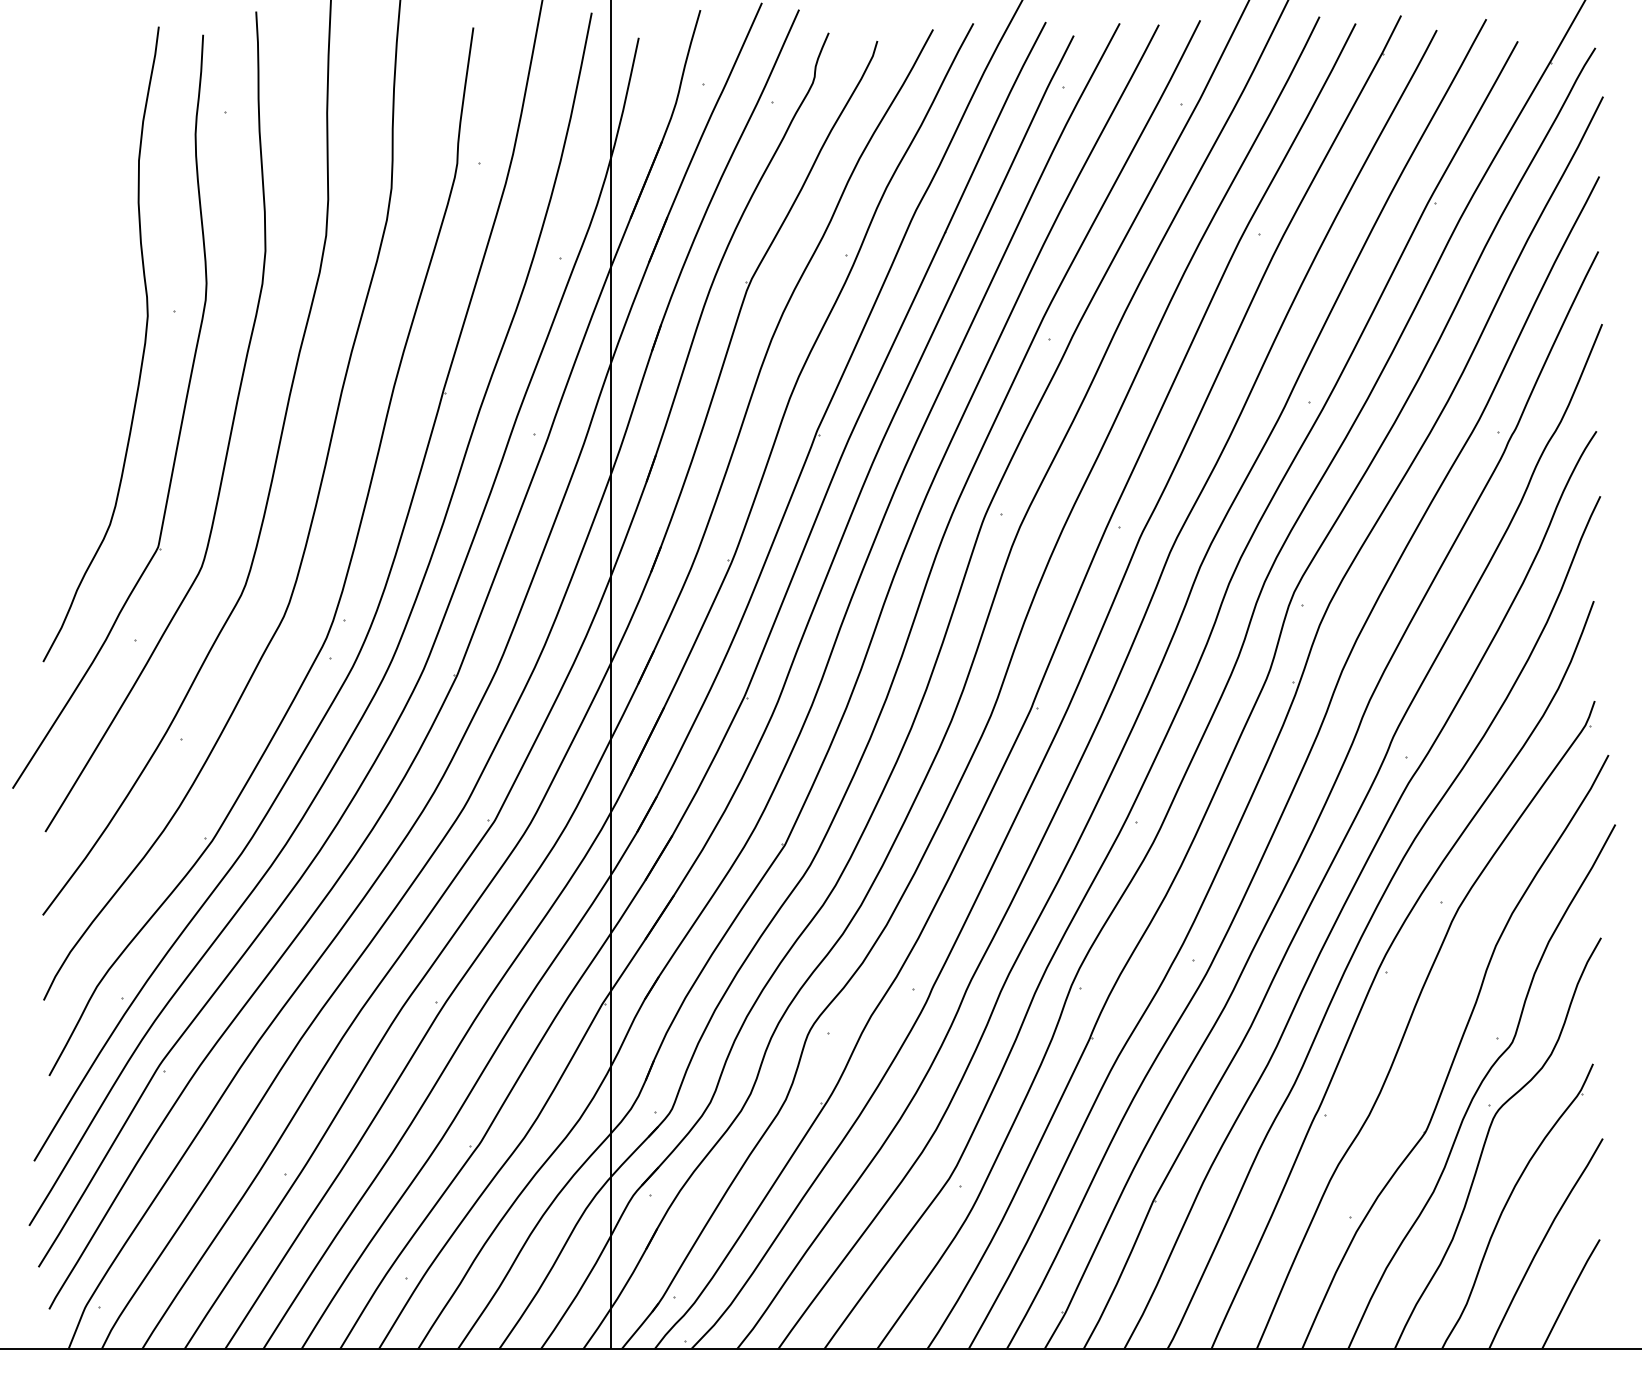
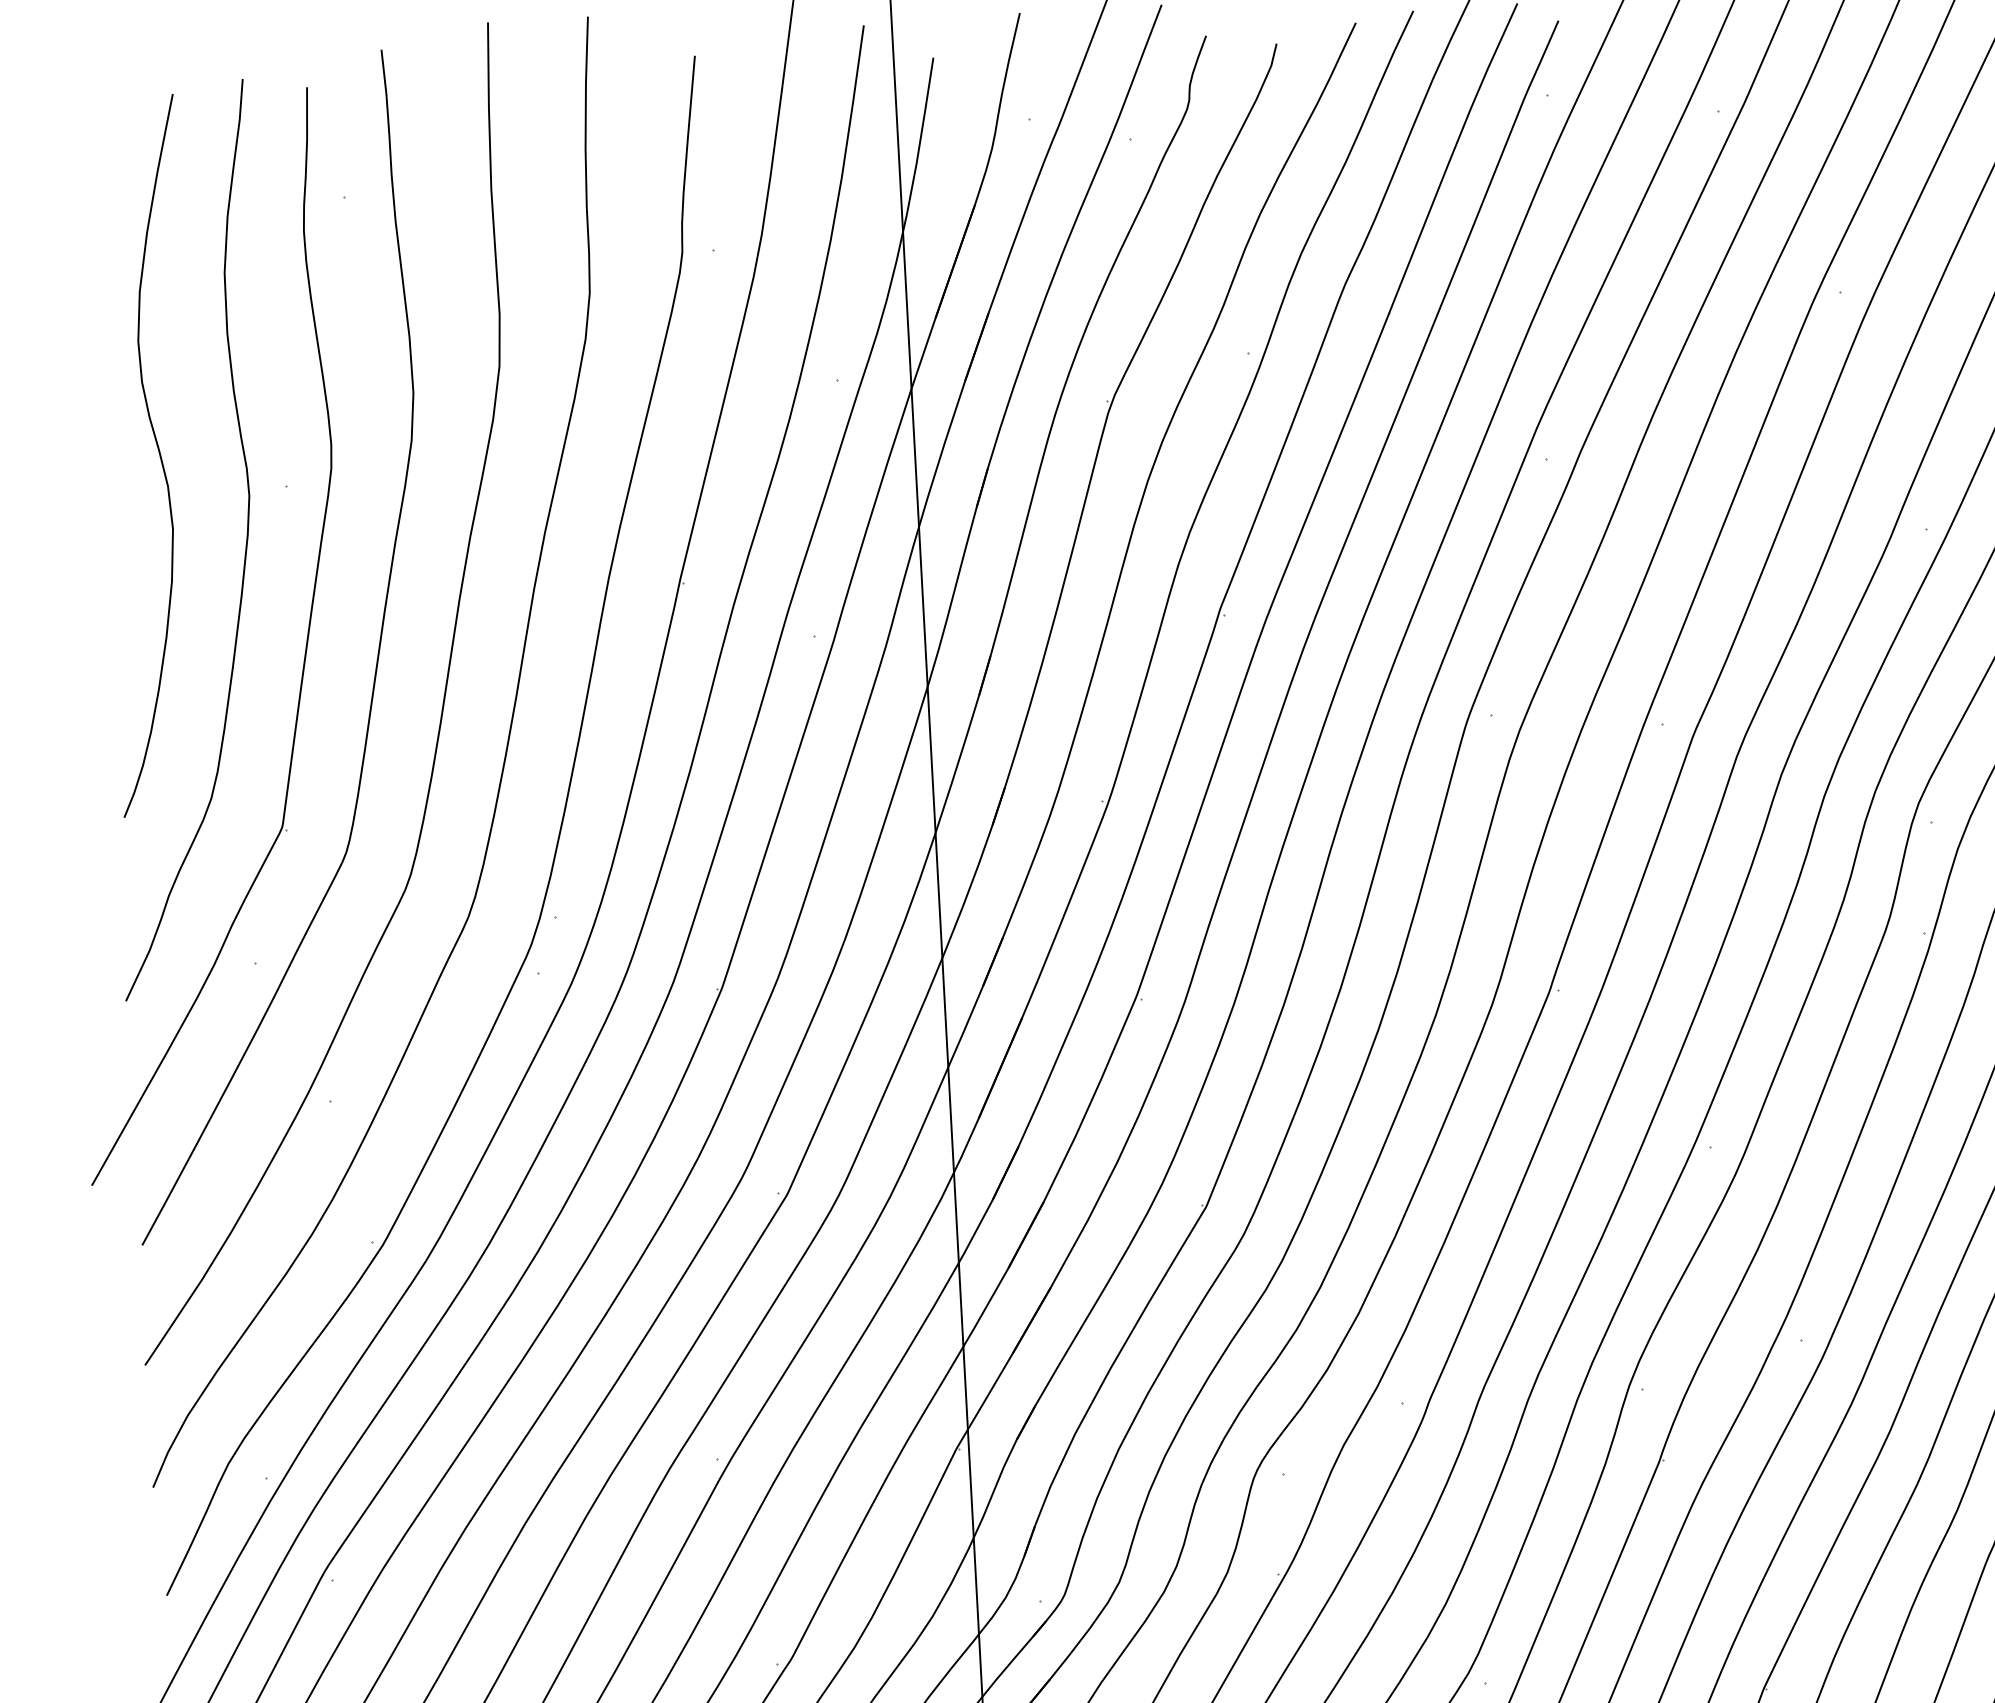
curve: (86, 284) -> (158, 455), added

